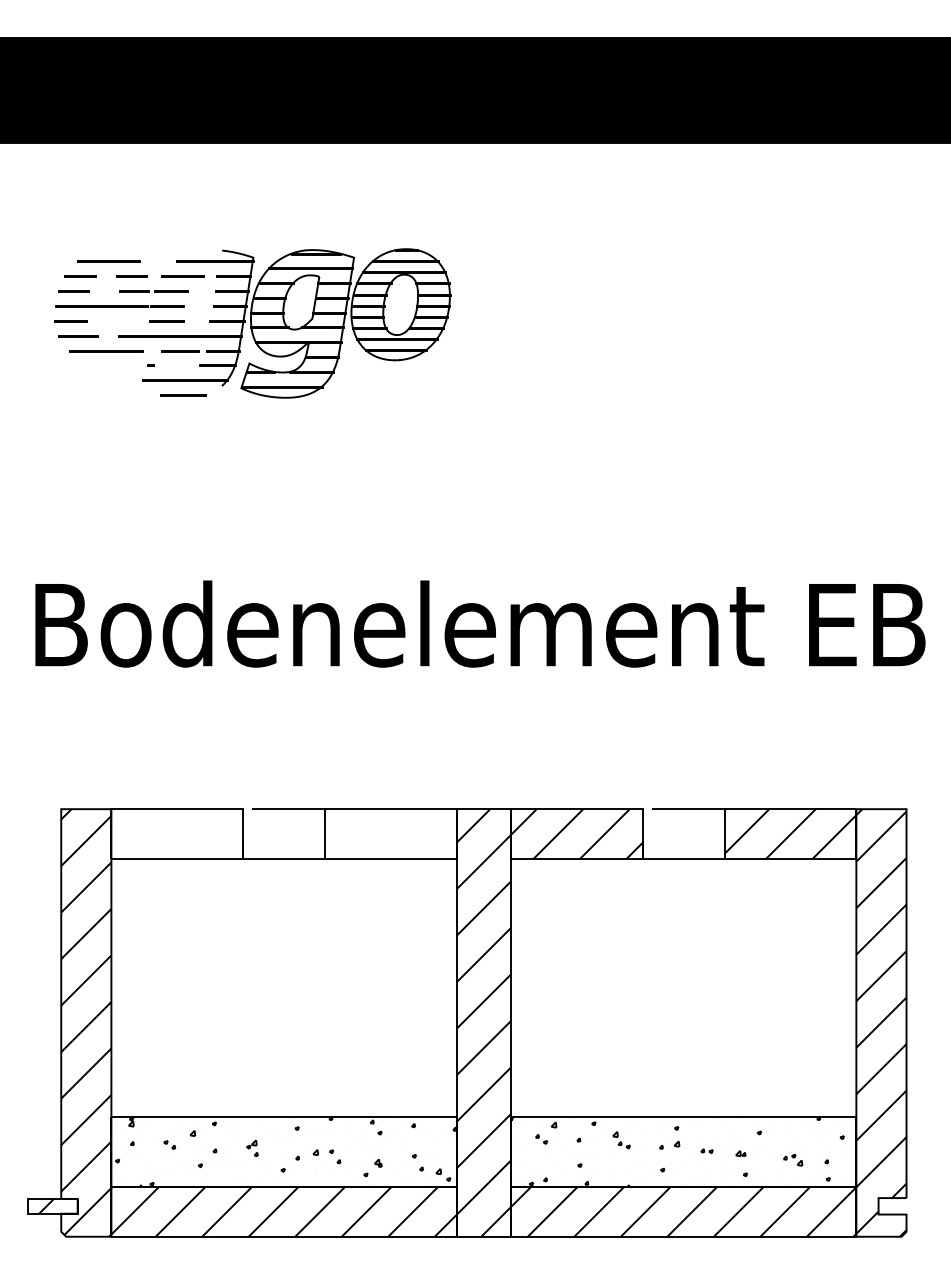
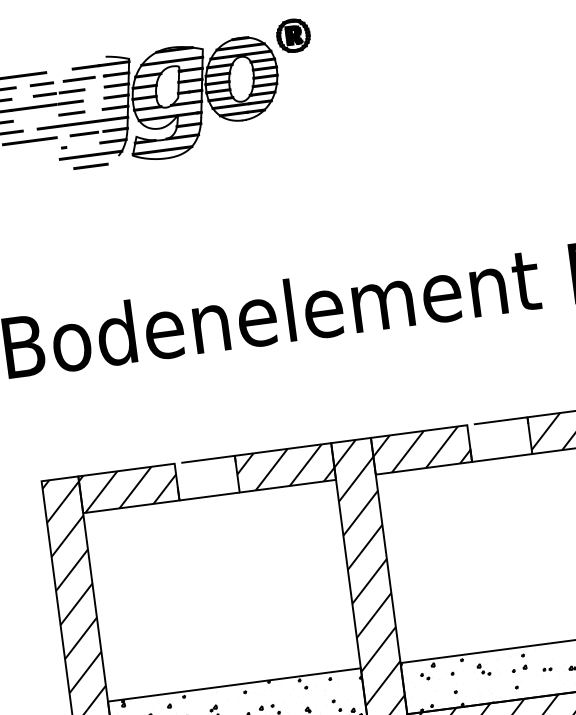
part: (478, 255) -> (293, 35), added
hatch: (176, 834) -> (128, 488), added
hatch: (390, 834) -> (285, 468), added

